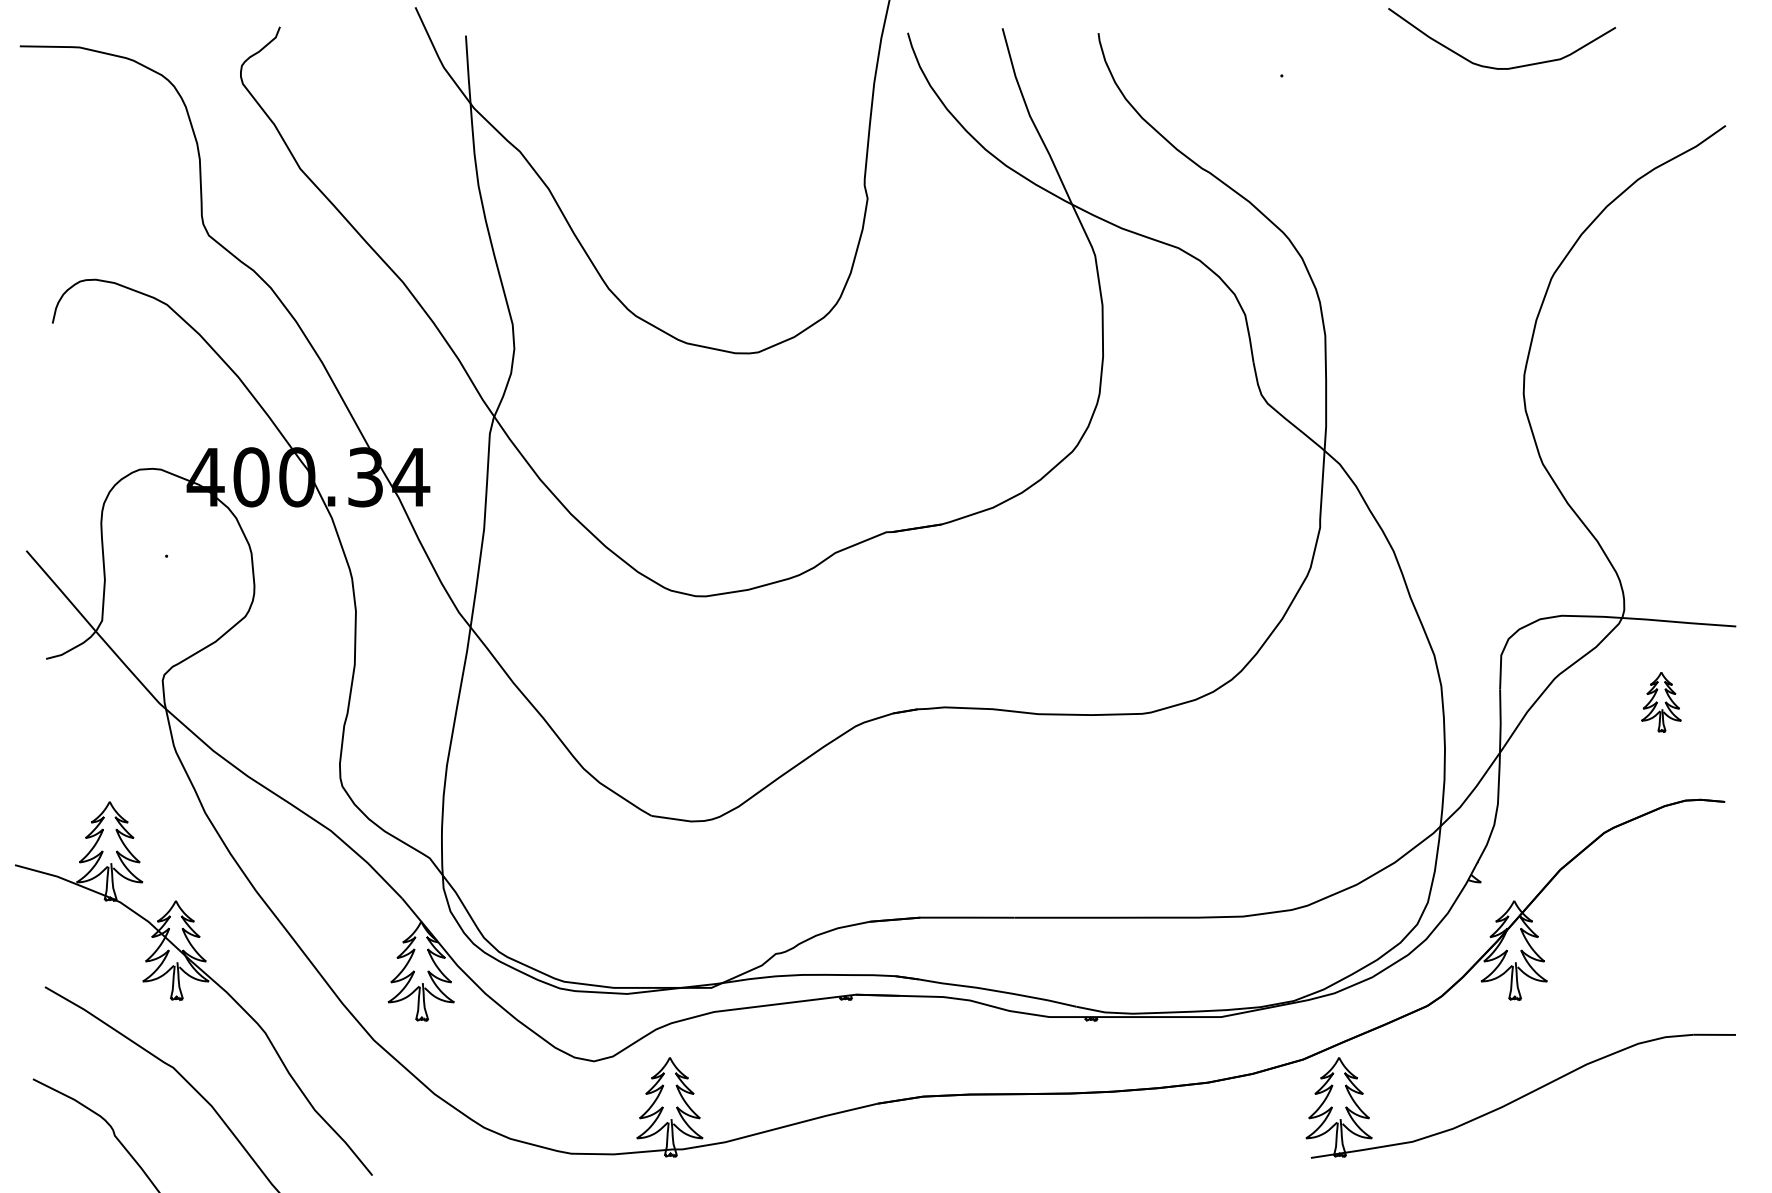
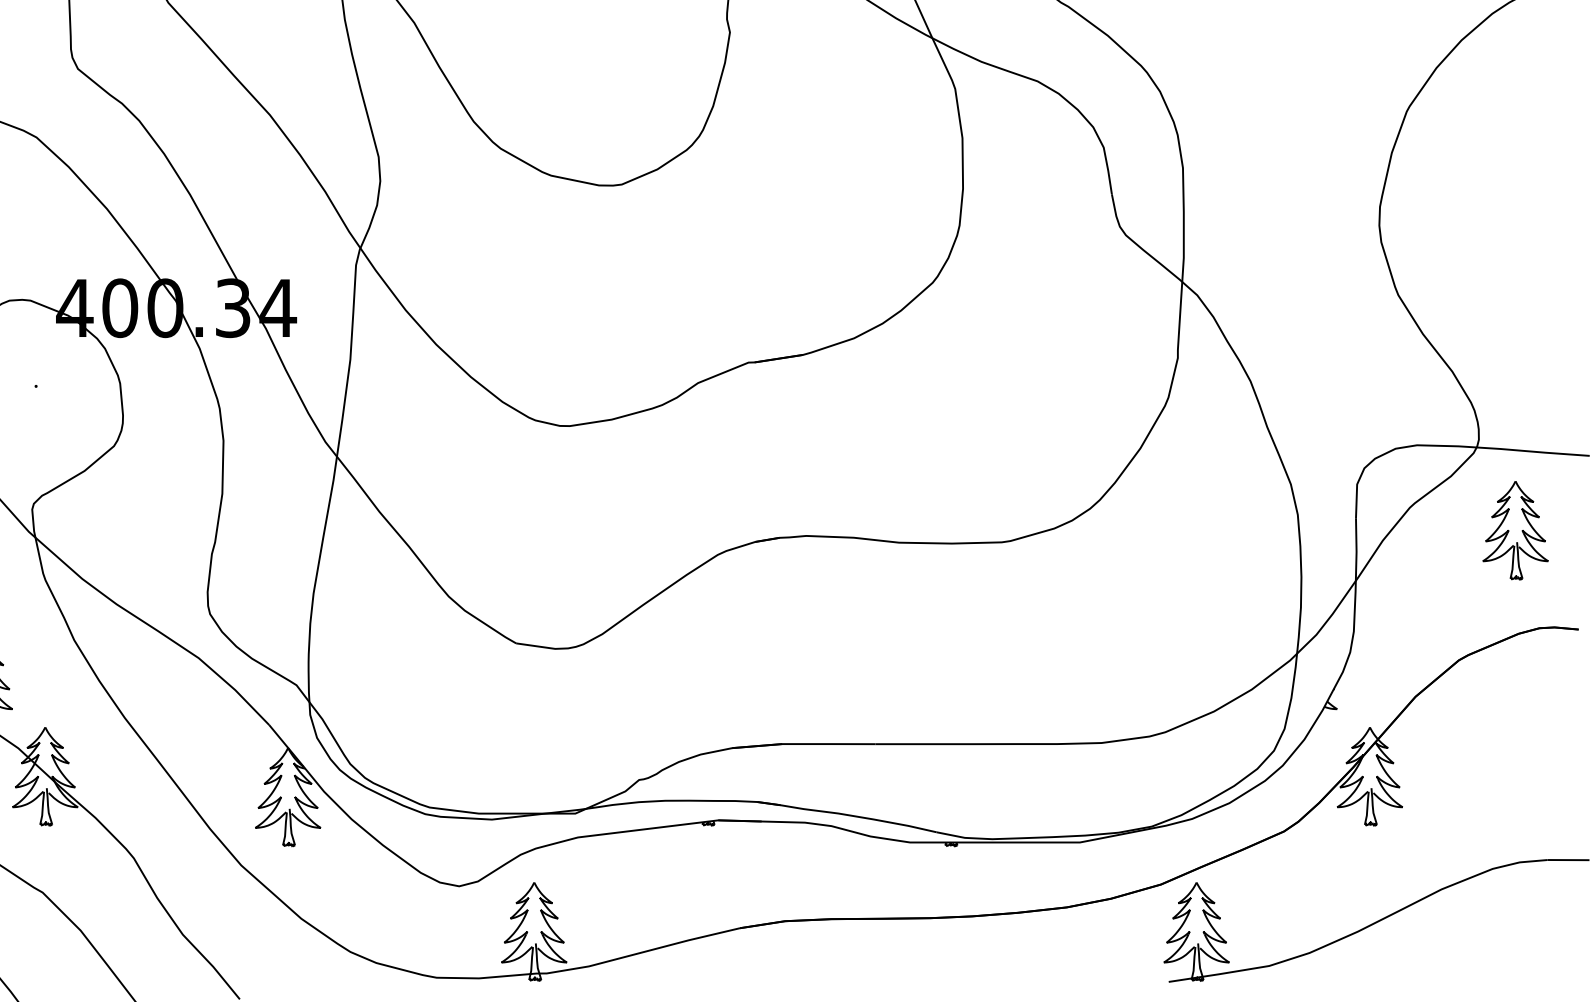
part: (1661, 702) -> (1515, 531), size x1.67

